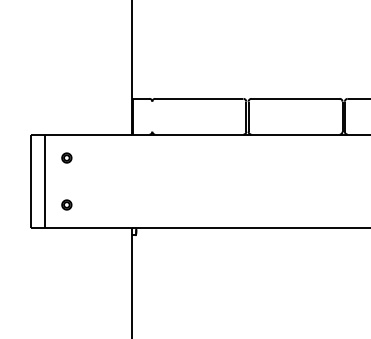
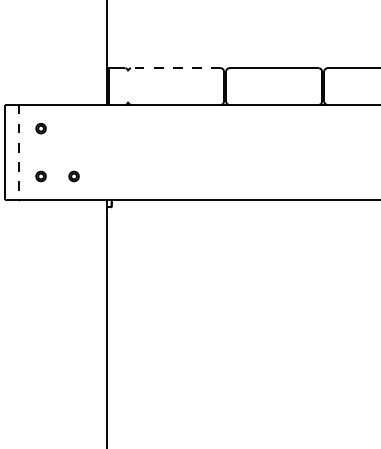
line: (199, 99) -> (176, 68), solid -> dashed
line: (45, 181) -> (19, 152), solid -> dashed
part: (98, 204) -> (73, 176), added

